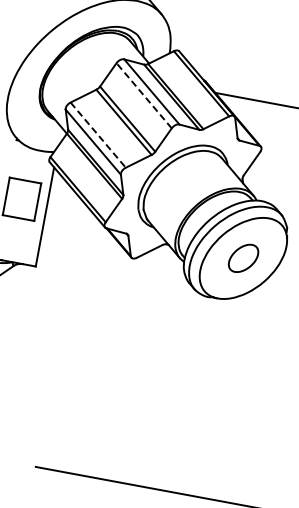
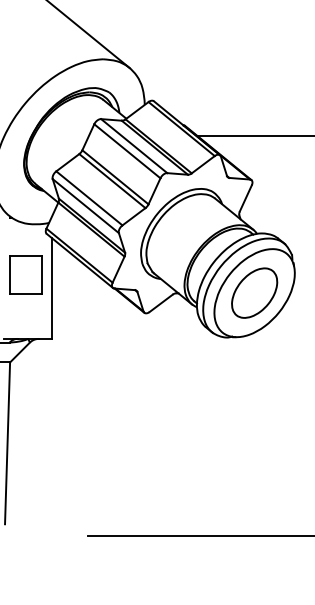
line: (144, 95) -> (127, 151), dashed -> solid
line: (98, 135) -> (89, 198), dashed -> solid
part: (243, 257) -> (254, 292), size x1.67

